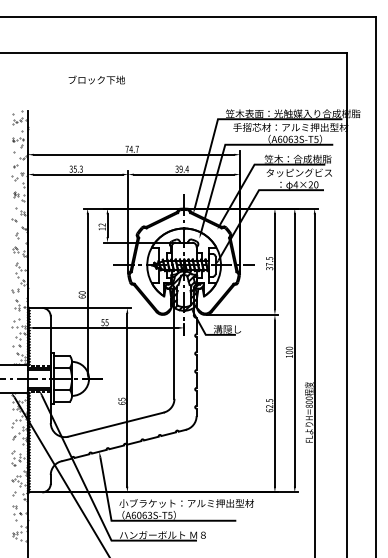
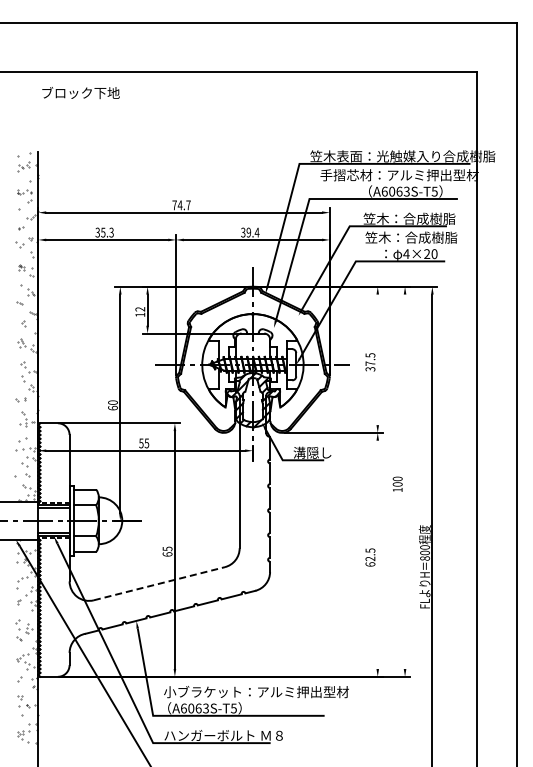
text: (96, 80) -> (80, 93), moved
text: (299, 172) -> (411, 237), タッピングビス -> 笠木：合成樹脂
line: (274, 261) -> (377, 359), removed
part: (16, 345) -> (22, 475), size x1.4
line: (295, 350) -> (405, 481), removed
line: (274, 403) -> (377, 554), removed
line: (116, 424) -> (159, 583), solid -> dashed

